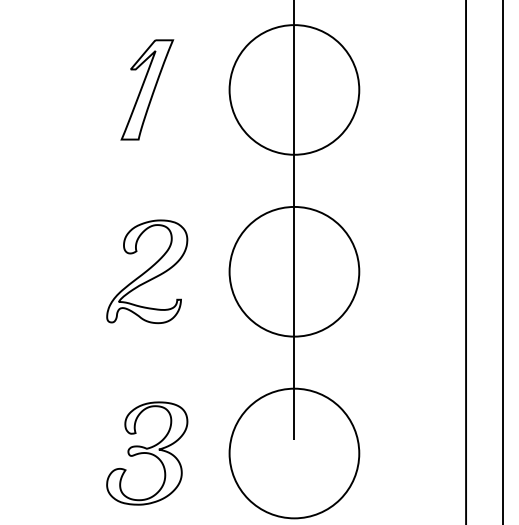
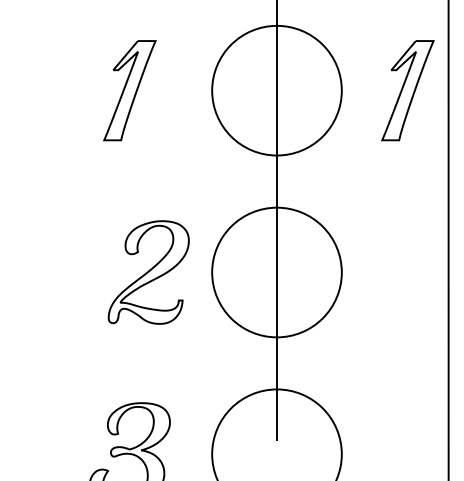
part: (425, 89) -> (408, 90), added
part: (147, 271) -> (149, 272), moved

